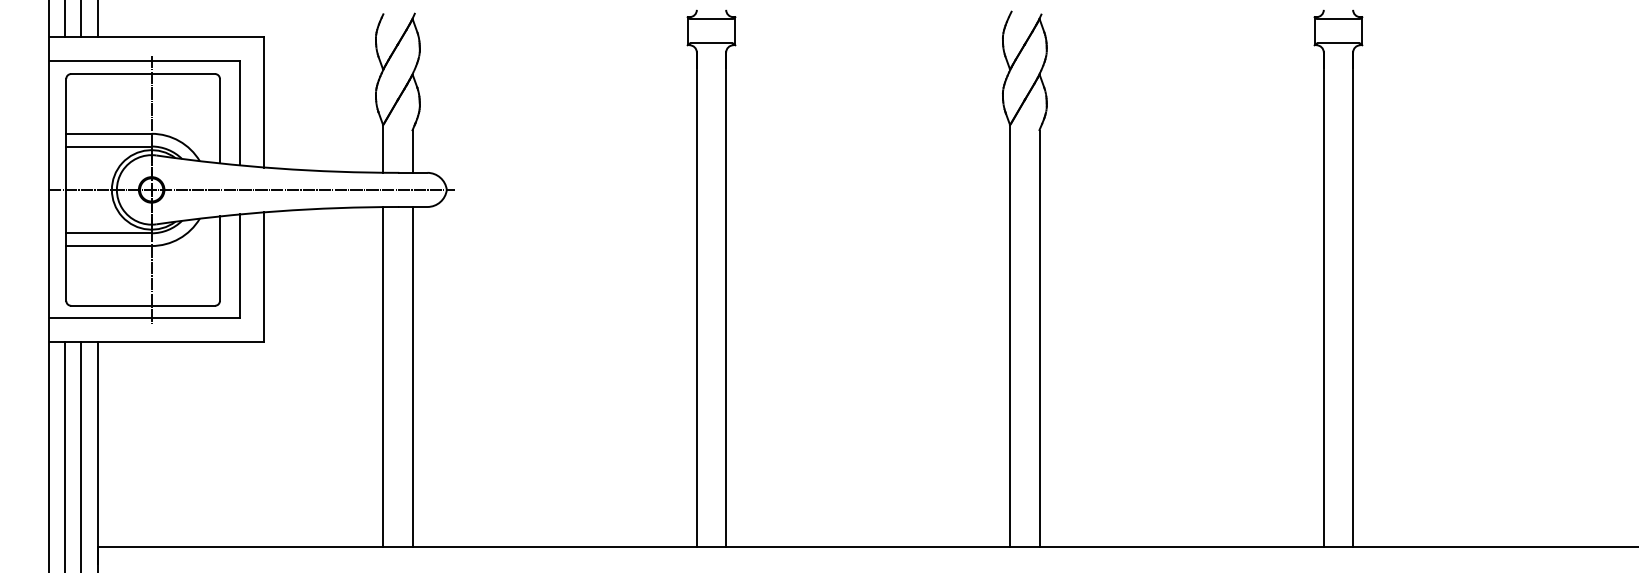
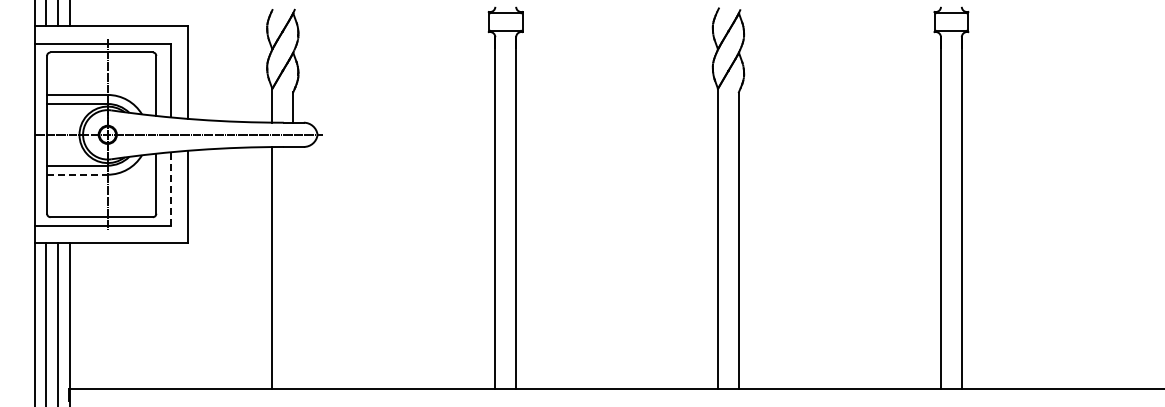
line: (109, 245) -> (77, 174), solid -> dashed
line: (239, 265) -> (170, 188), solid -> dashed
line: (412, 376) -> (293, 267), removed

